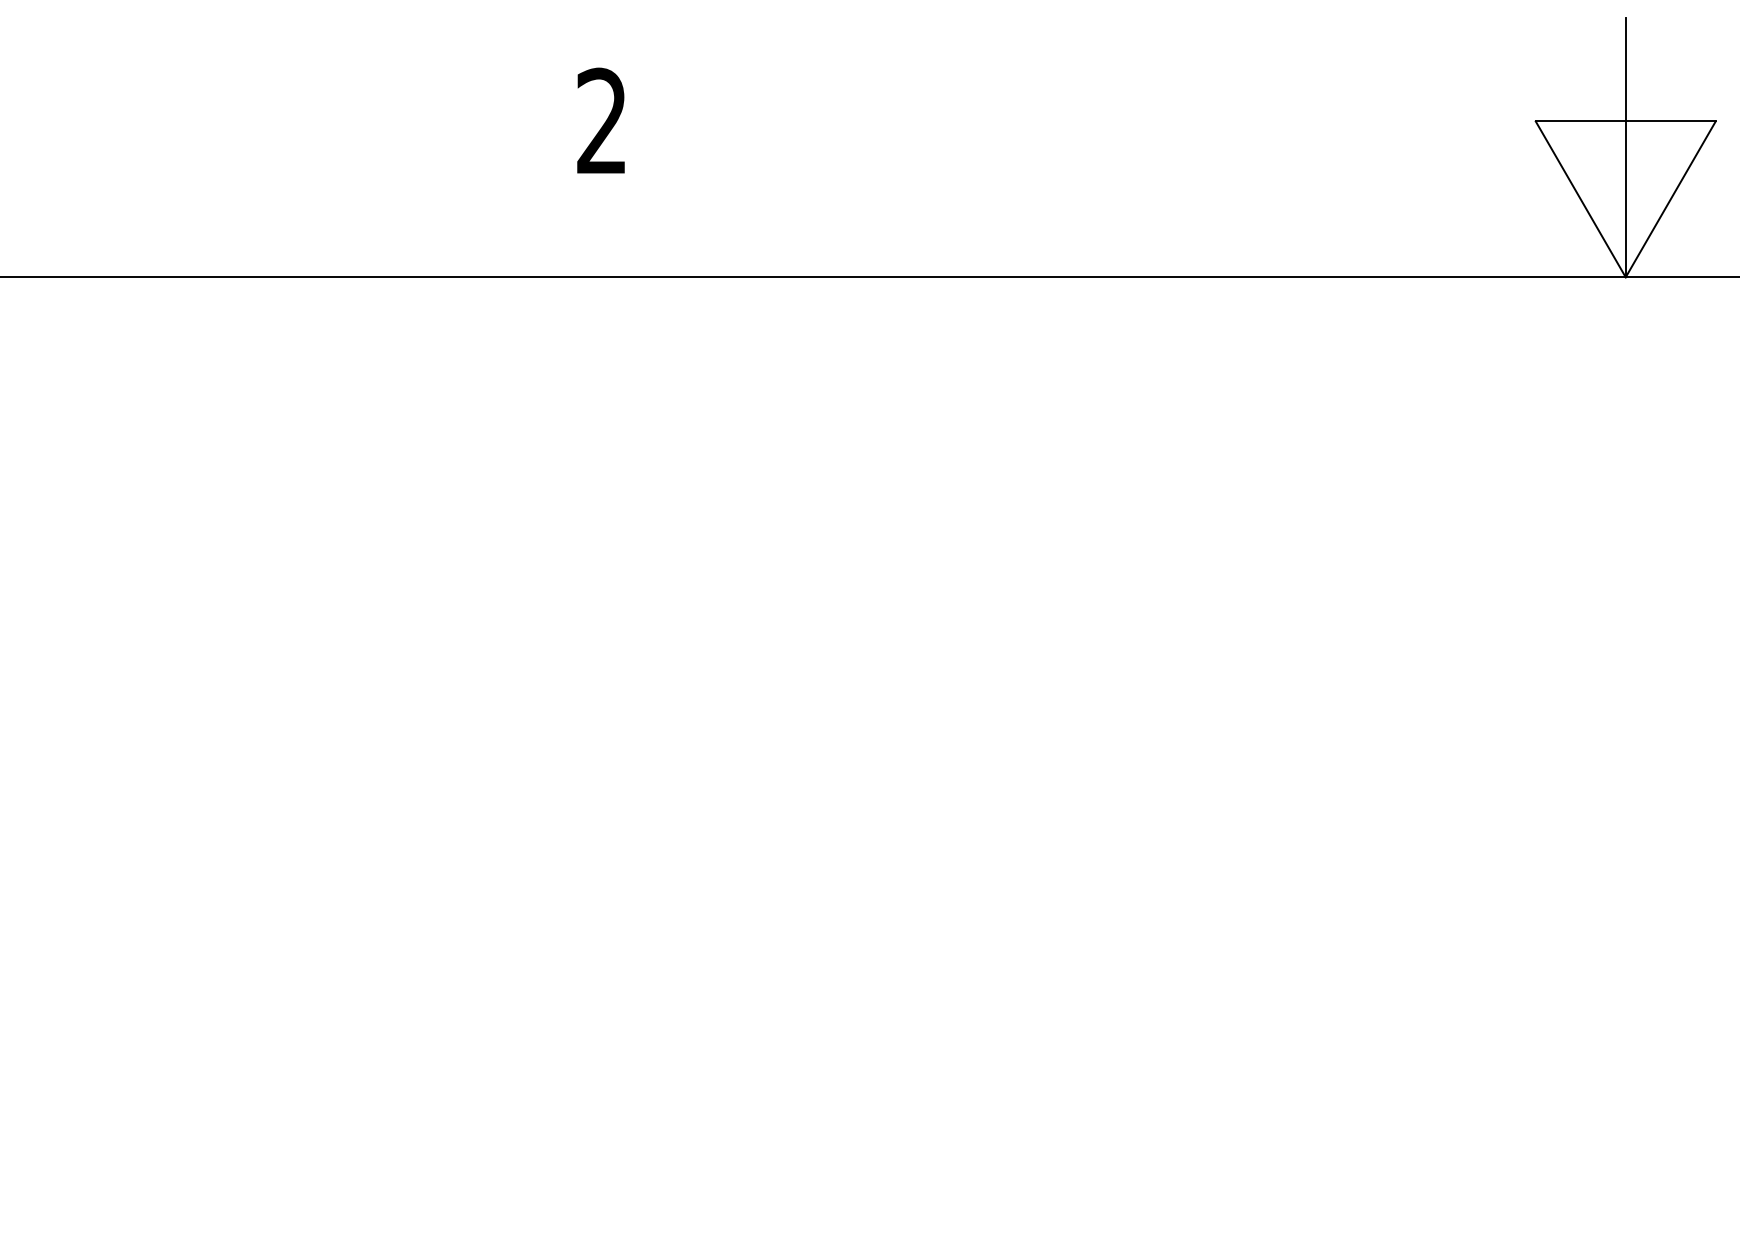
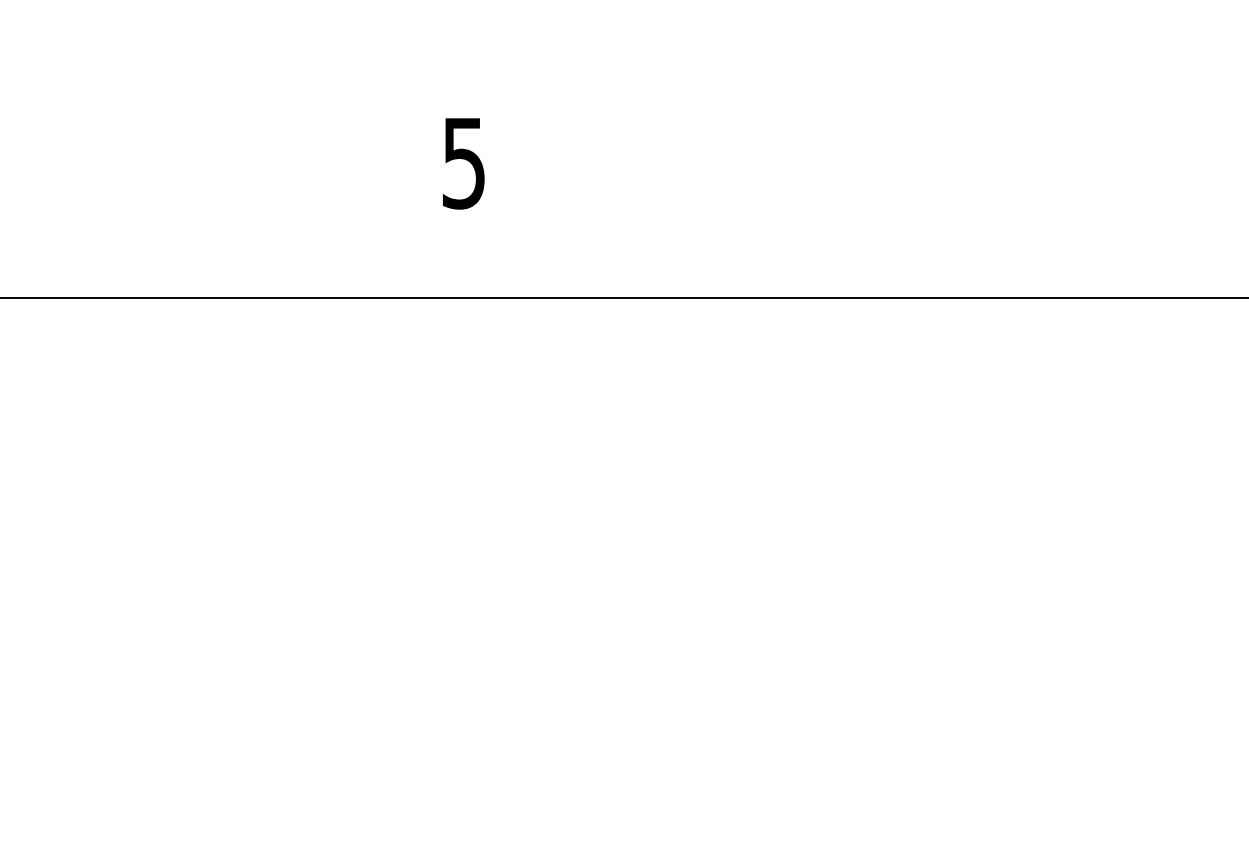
text: (601, 121) -> (463, 163), 2 -> 5

